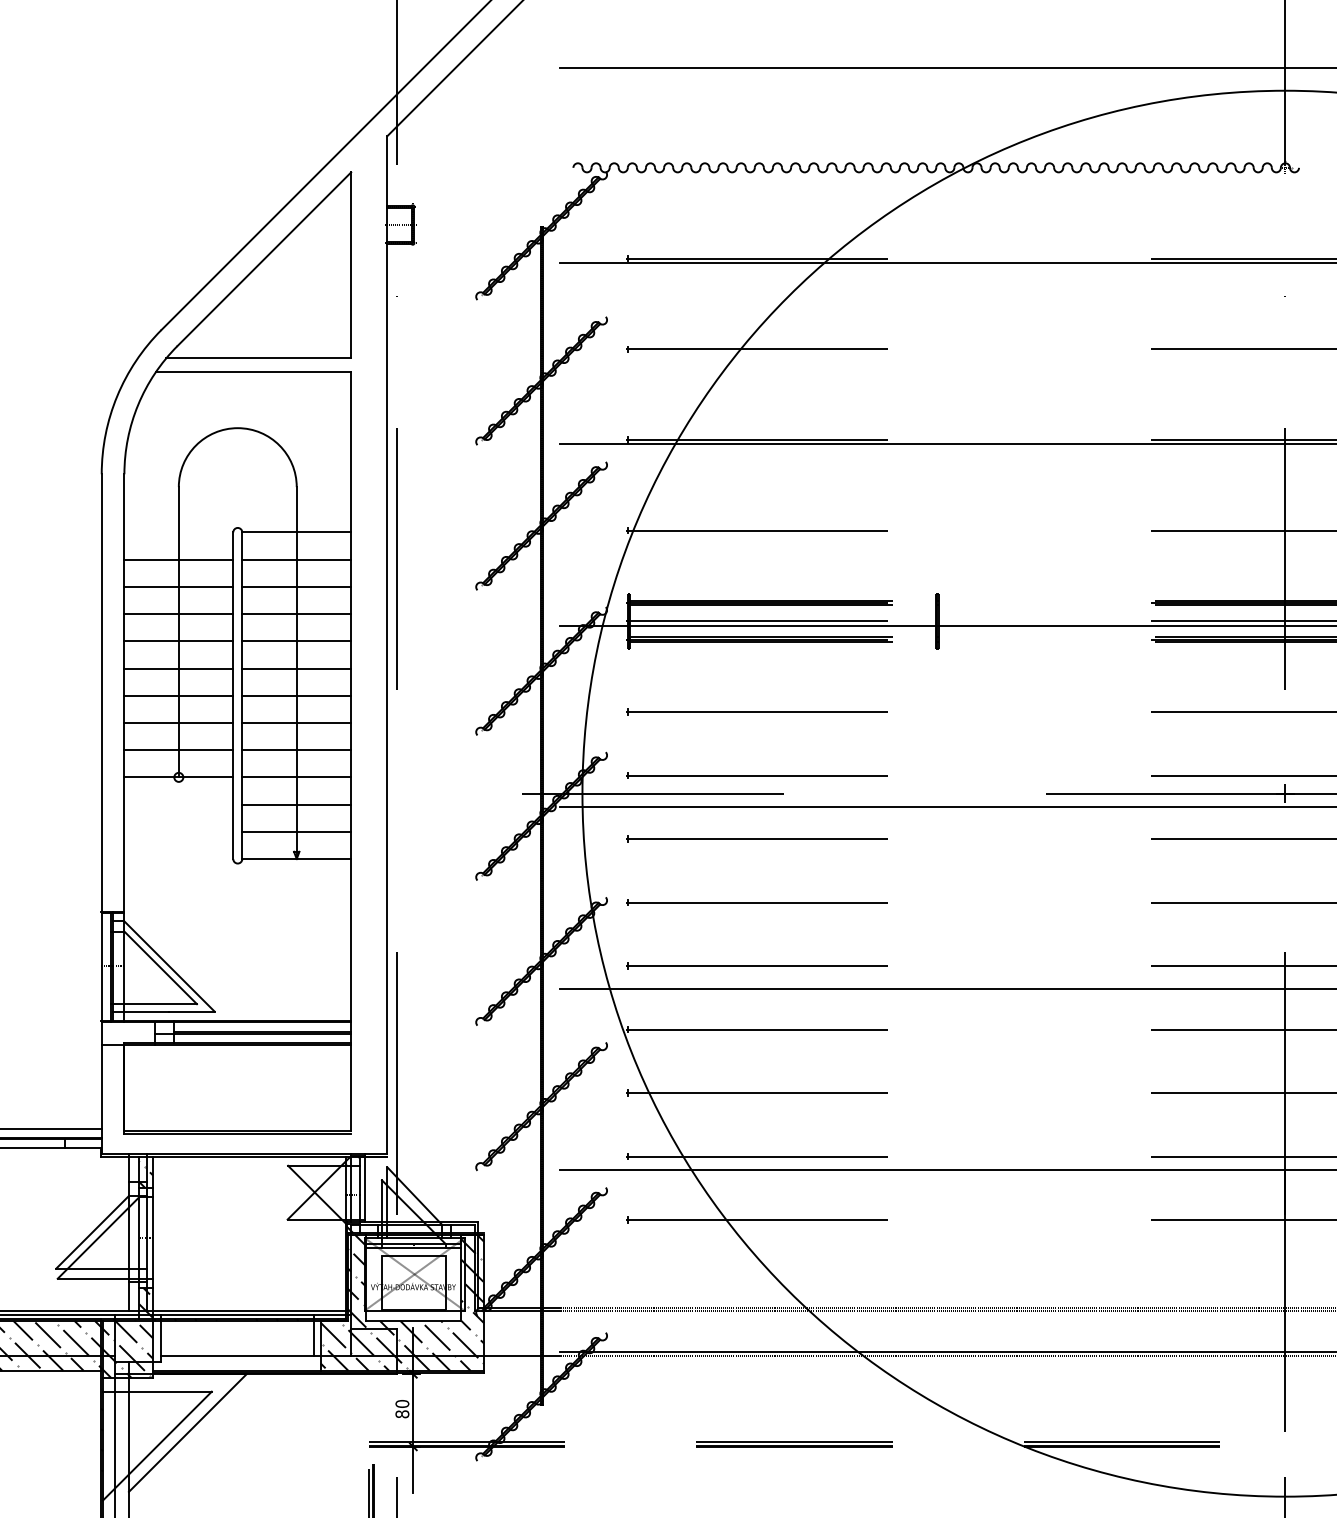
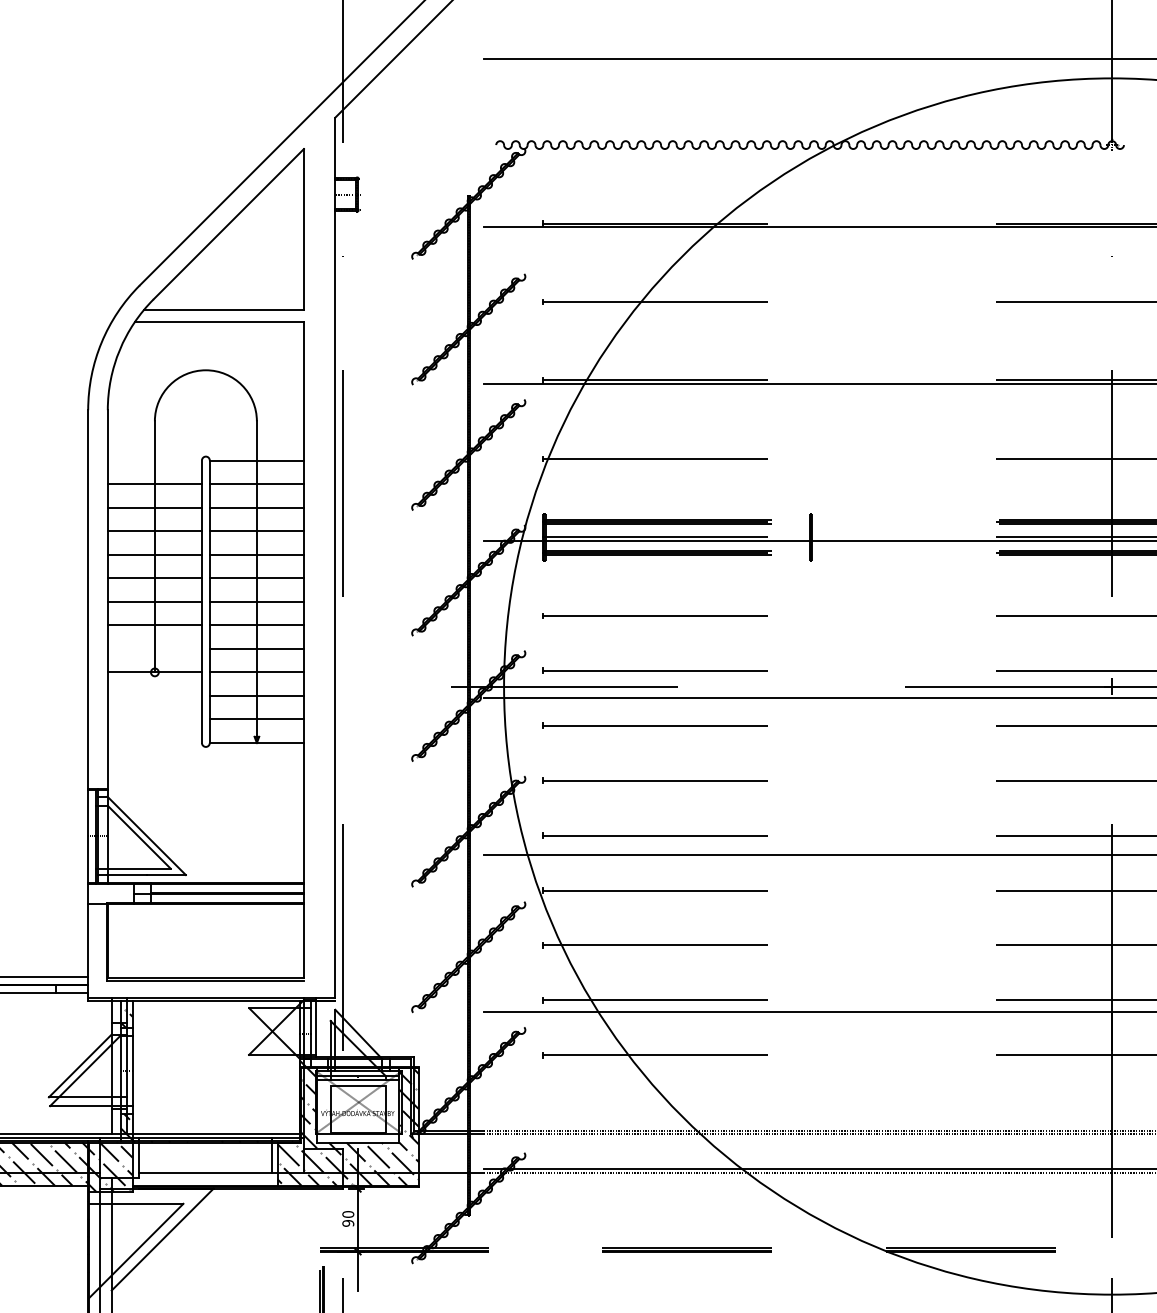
line: (178, 750) -> (154, 649), removed
text: (402, 1414) -> (348, 1223), 80 -> 90

